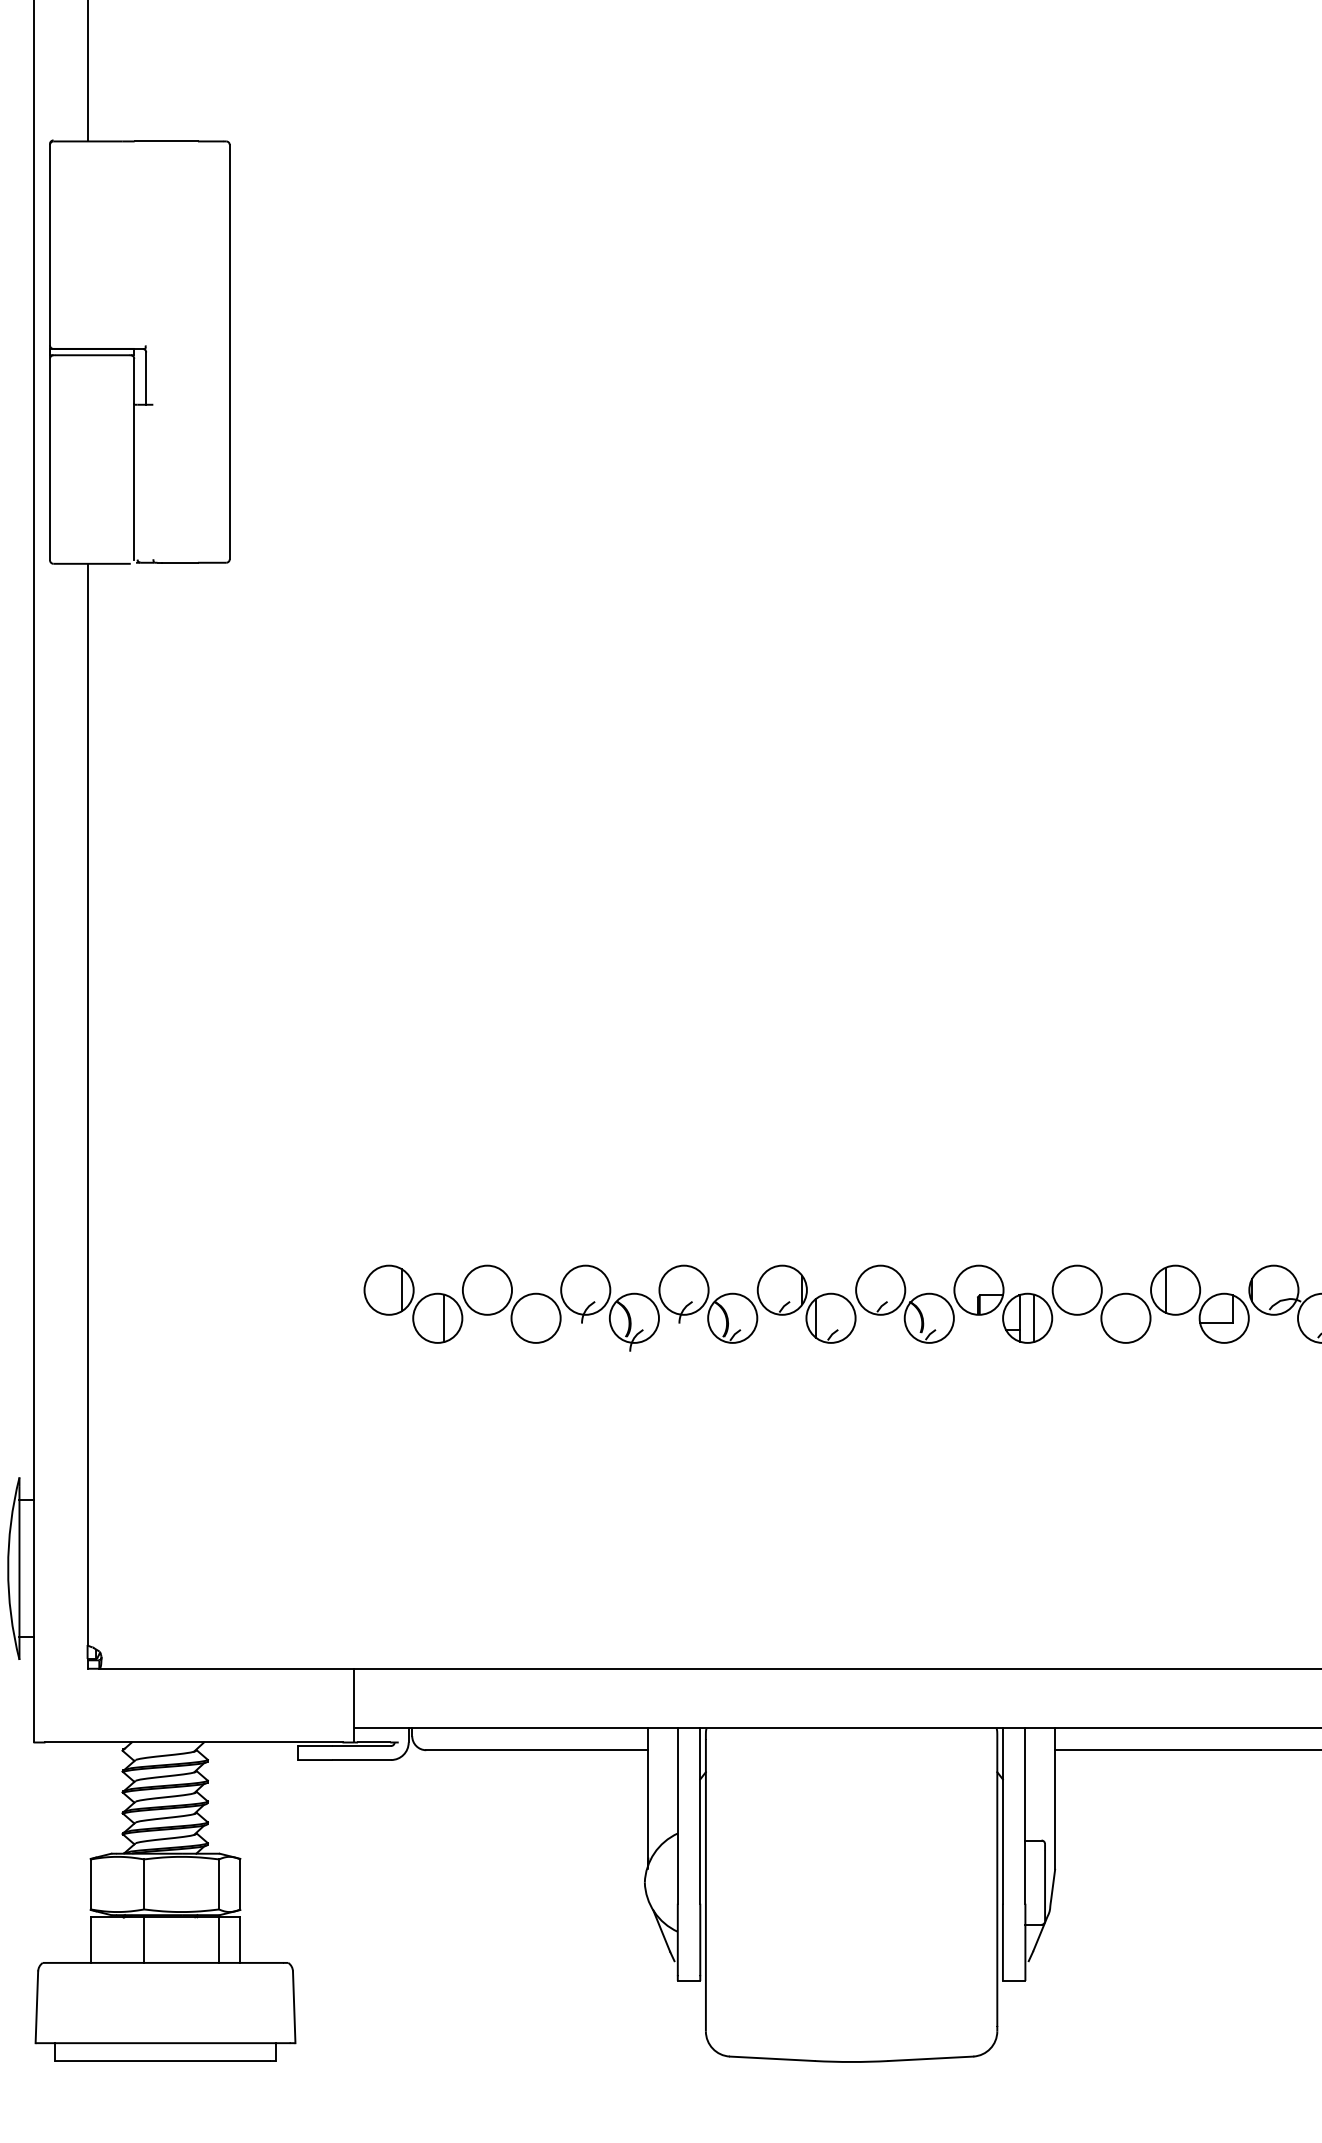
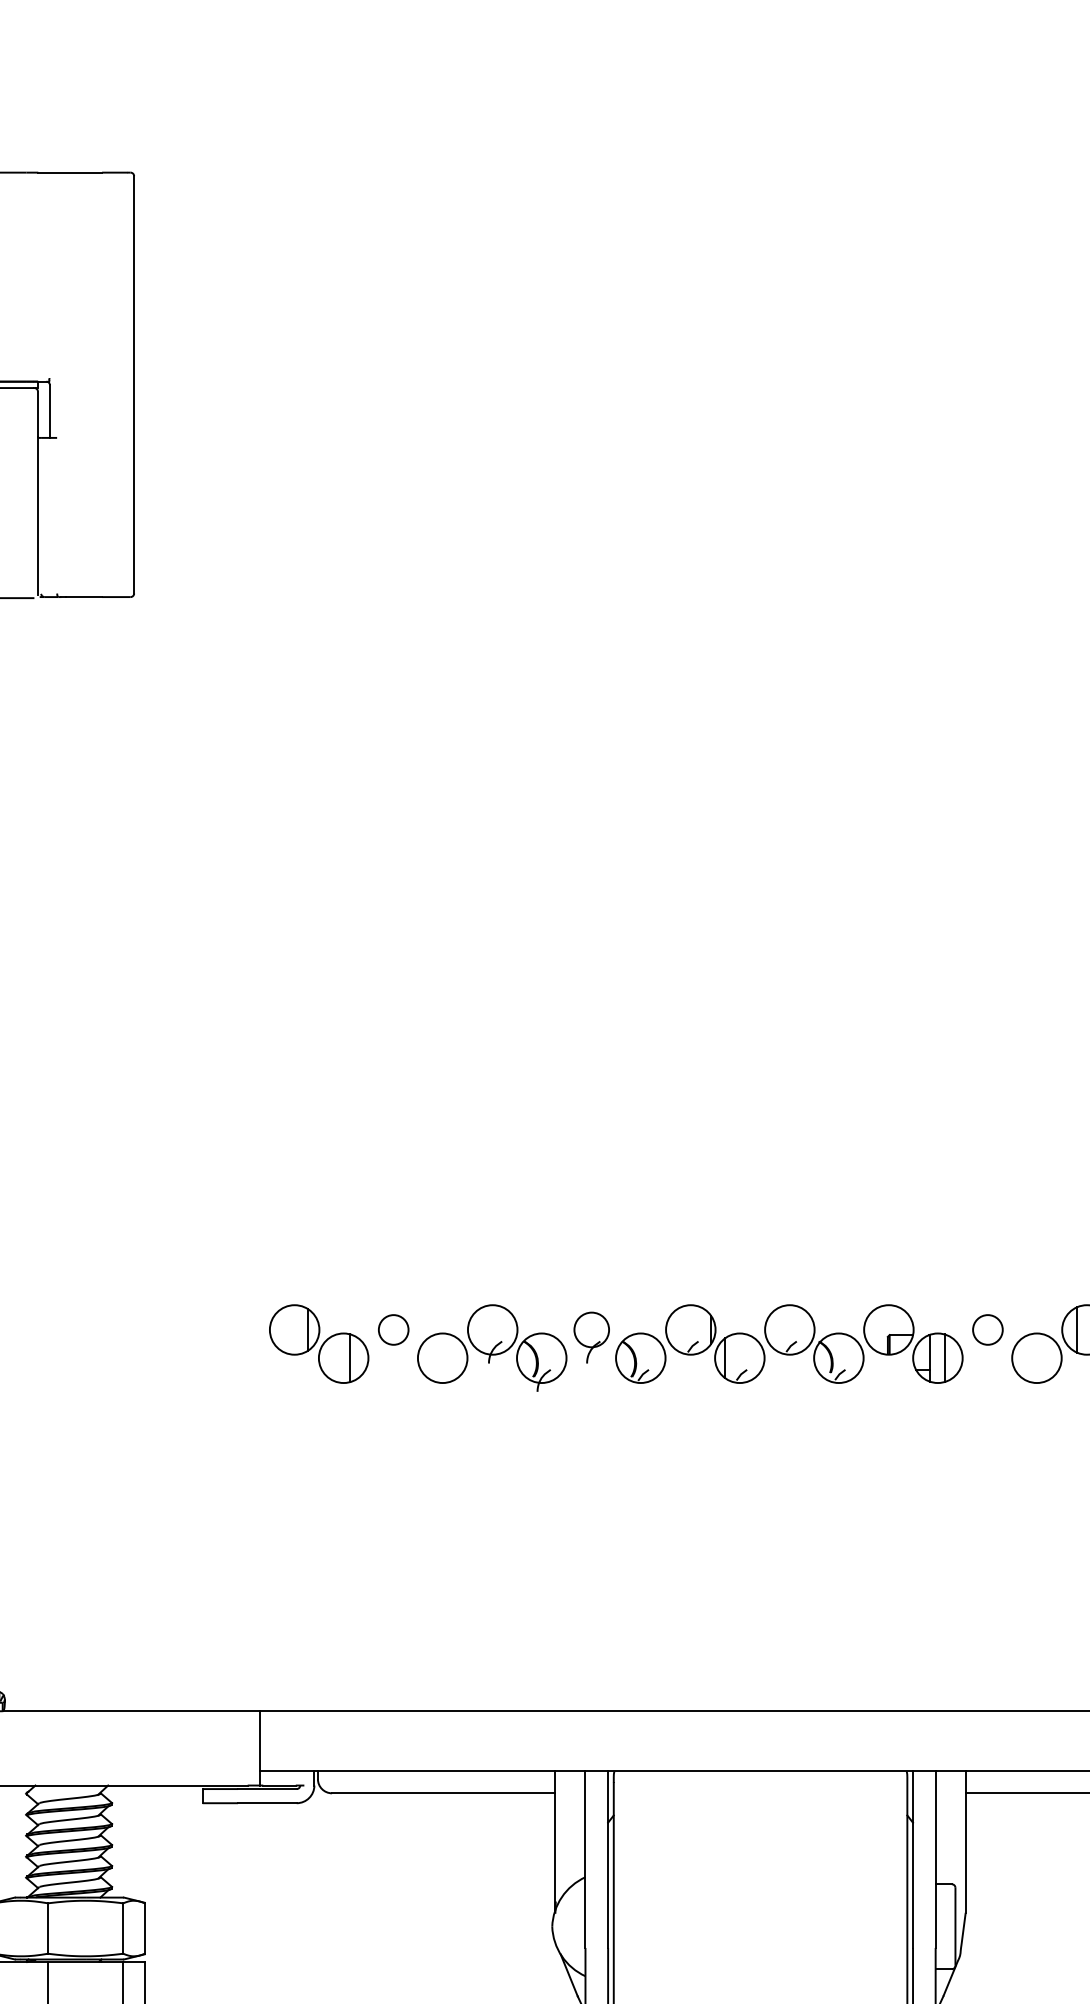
circle: (487, 1289) -> (393, 1329), size x0.6
circle: (683, 1289) -> (591, 1329), size x0.7
circle: (1076, 1289) -> (987, 1329), size x0.6

